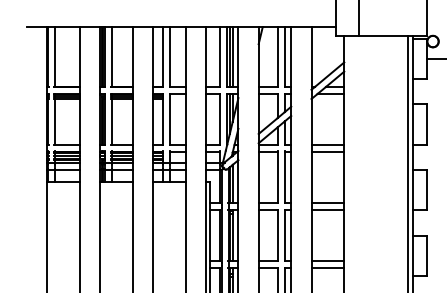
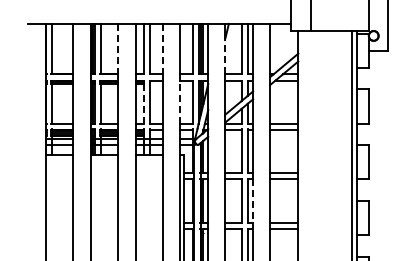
line: (132, 57) -> (118, 49), solid -> dashed
line: (185, 57) -> (163, 49), solid -> dashed
line: (258, 64) -> (225, 55), solid -> dashed
line: (205, 119) -> (180, 102), solid -> dashed
line: (162, 122) -> (143, 104), solid -> dashed
line: (291, 236) -> (253, 201), solid -> dashed

